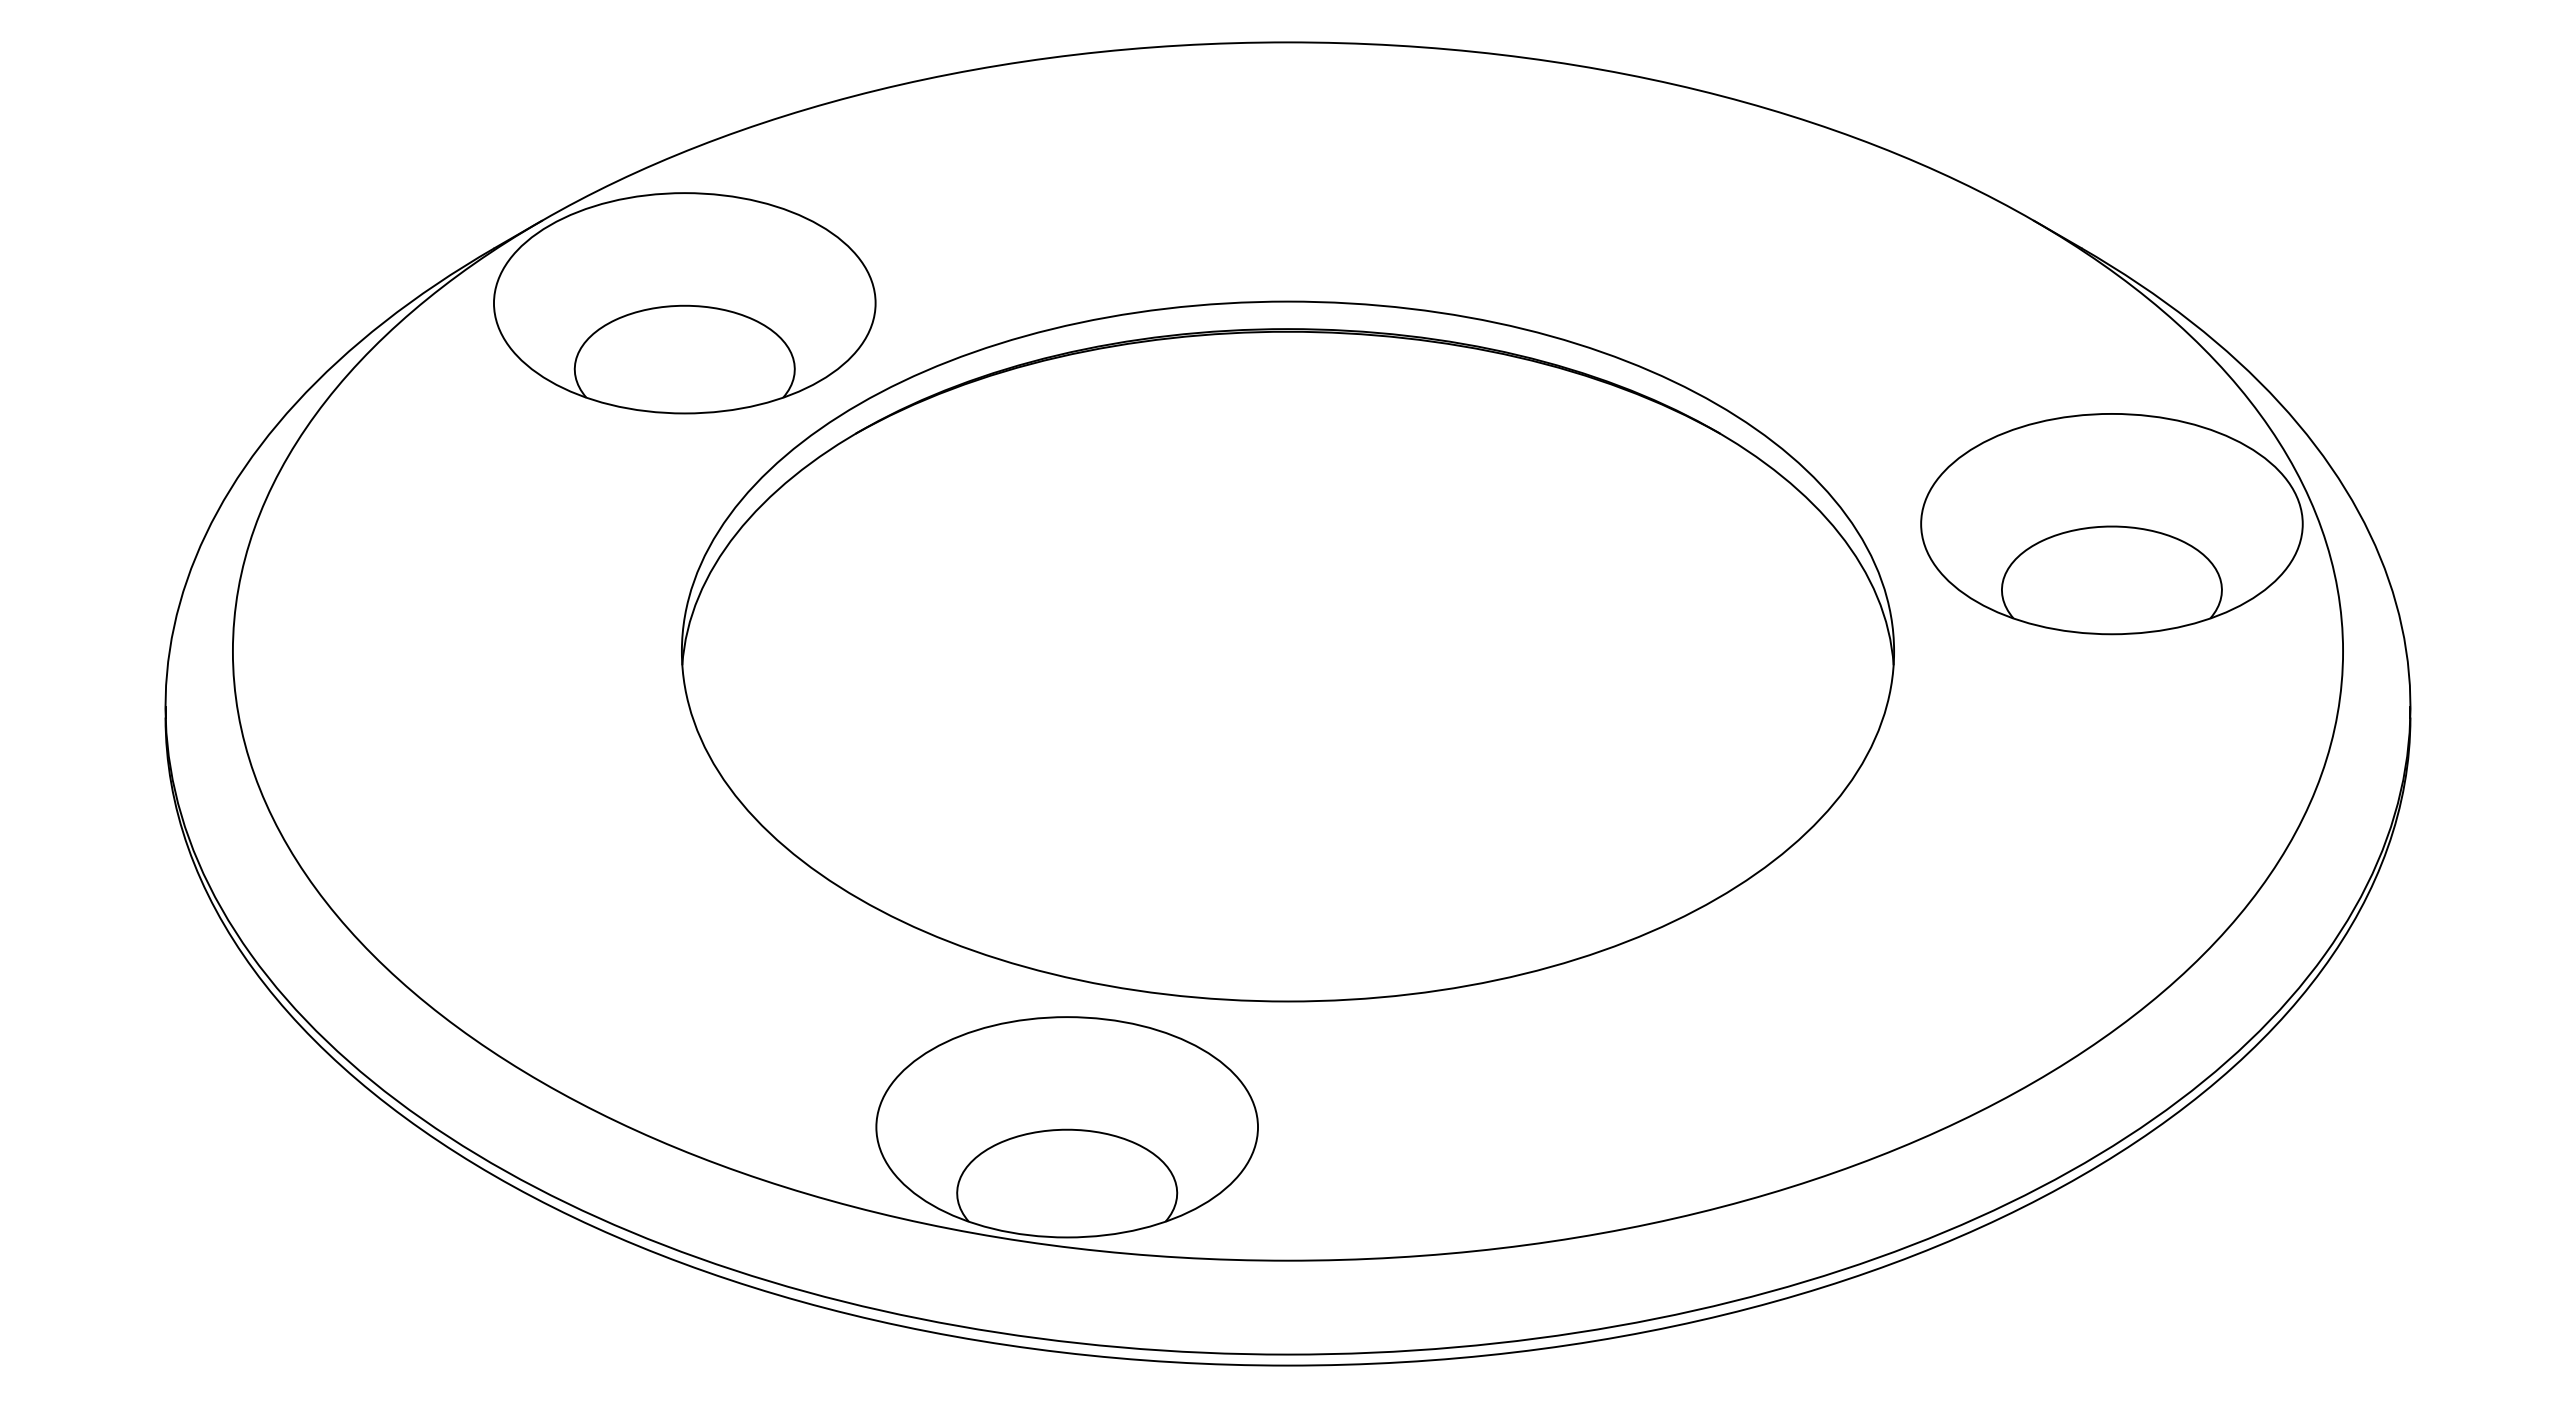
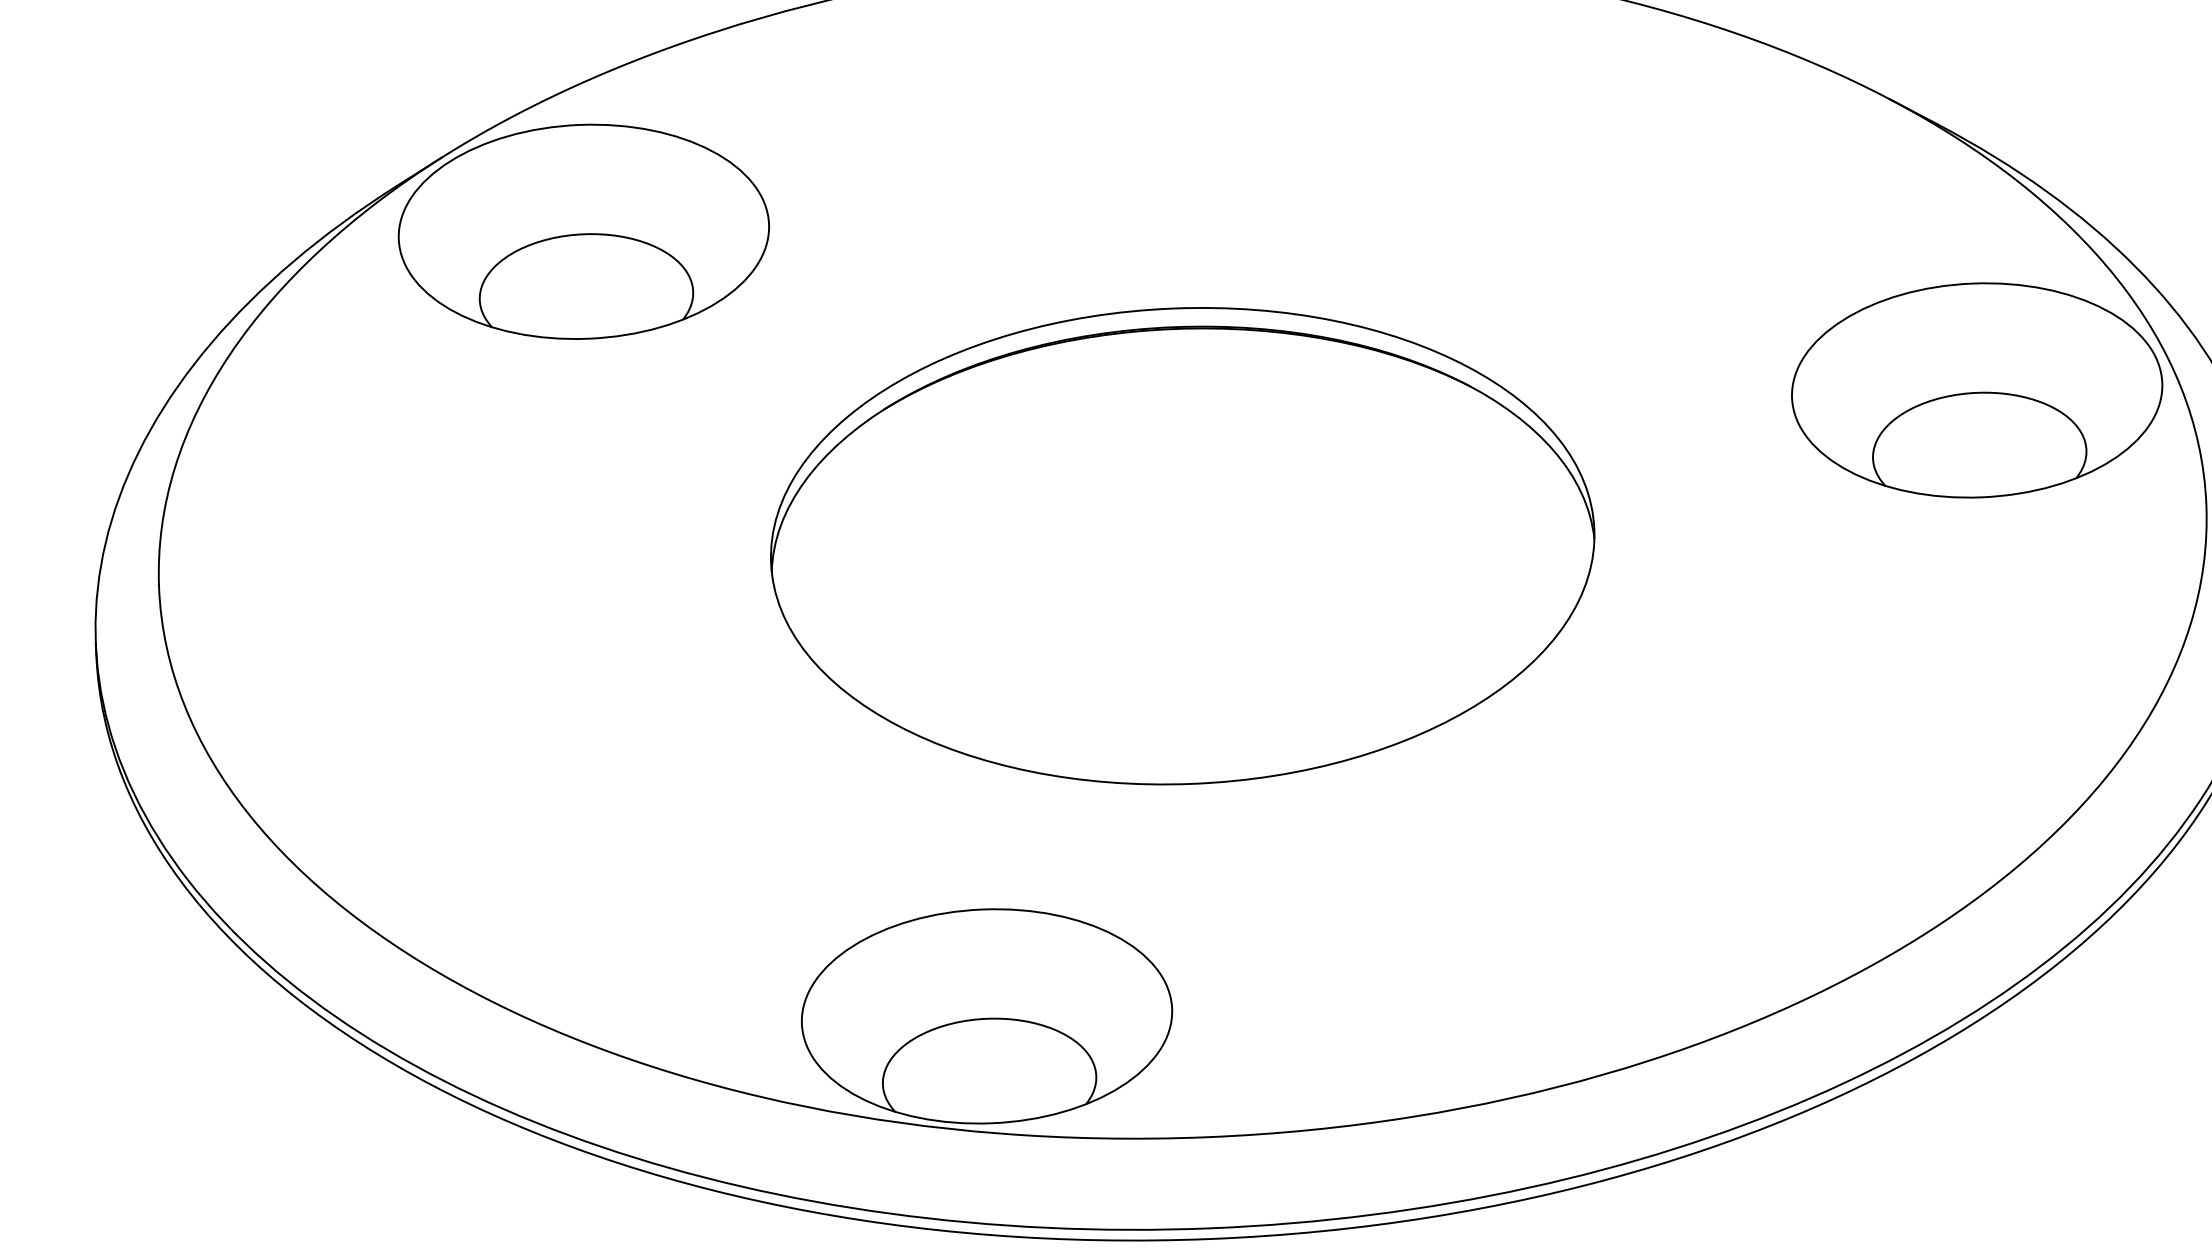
part: (1287, 651) -> (1182, 546), size x0.7

